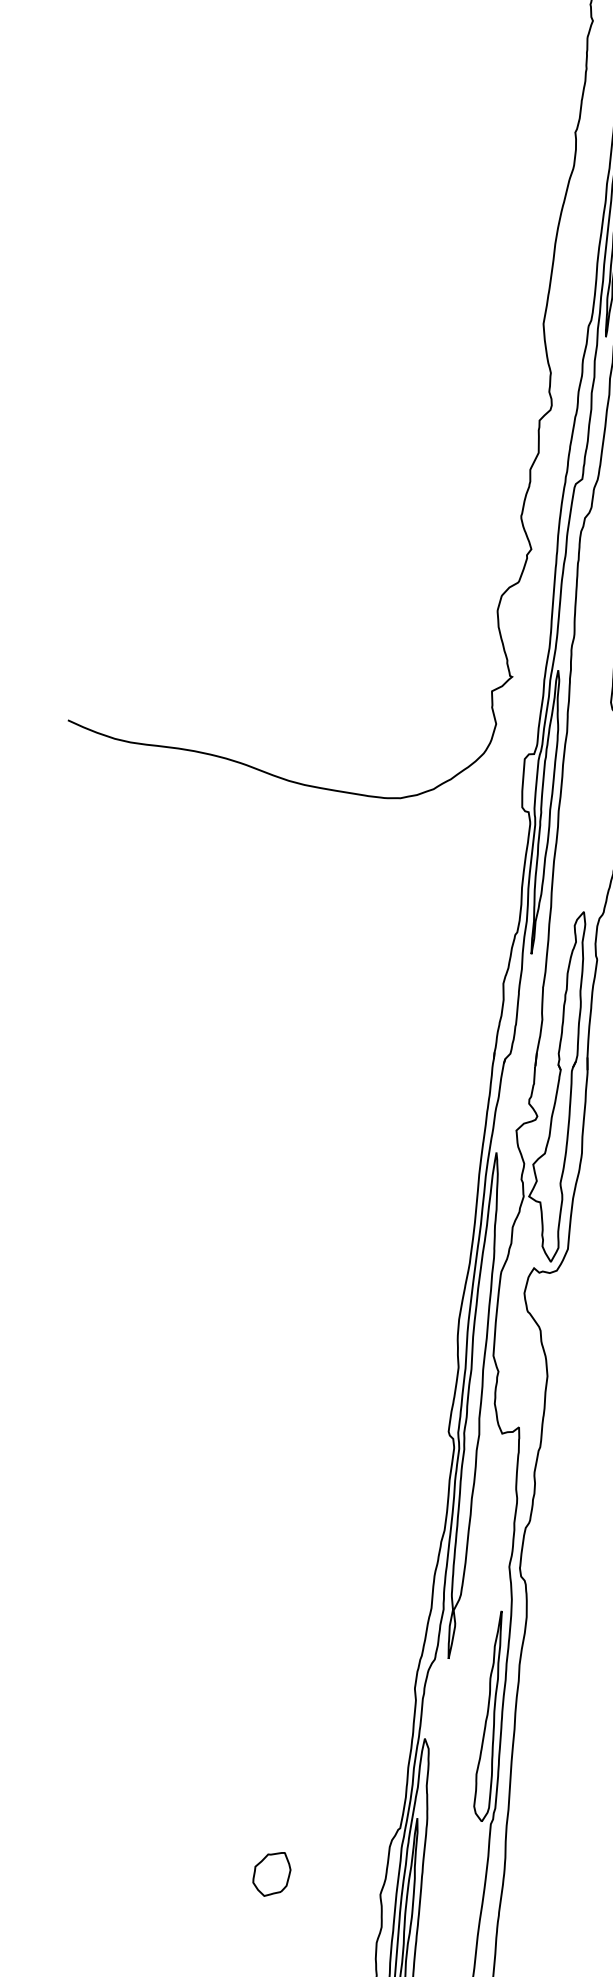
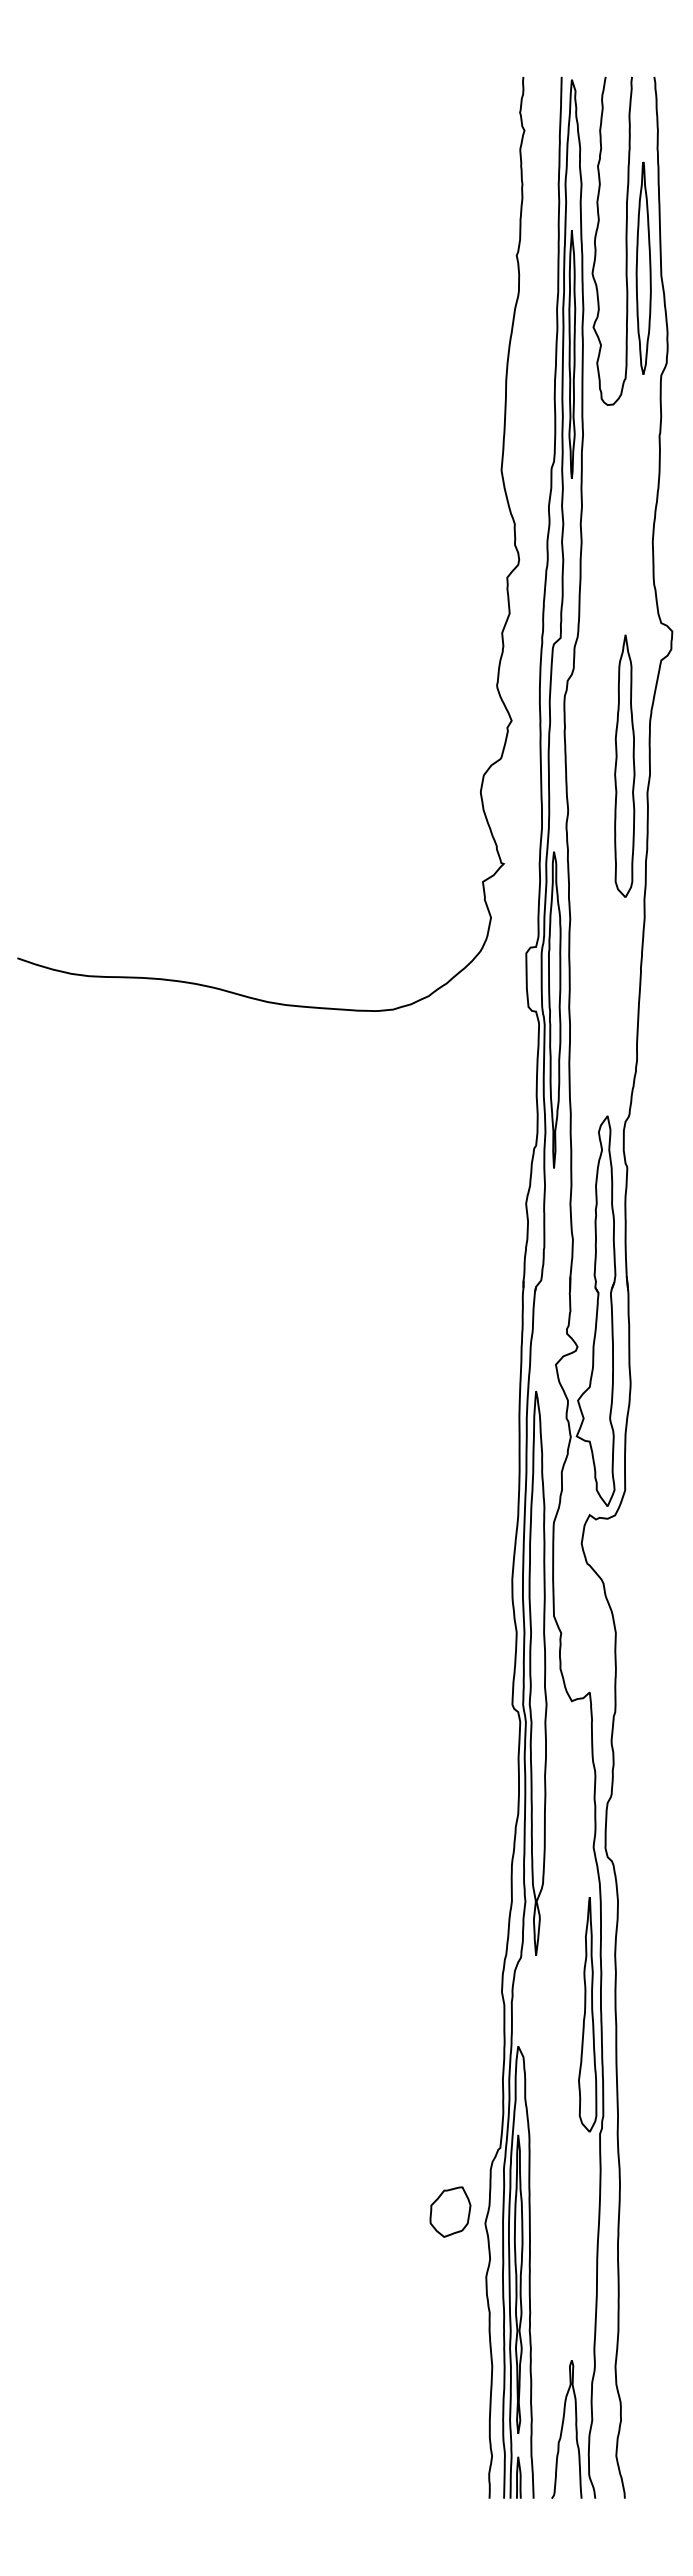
part: (272, 1873) -> (450, 2211), moved

